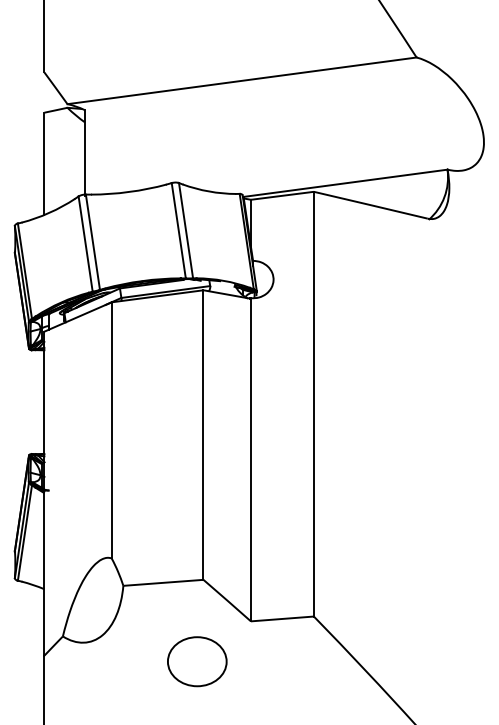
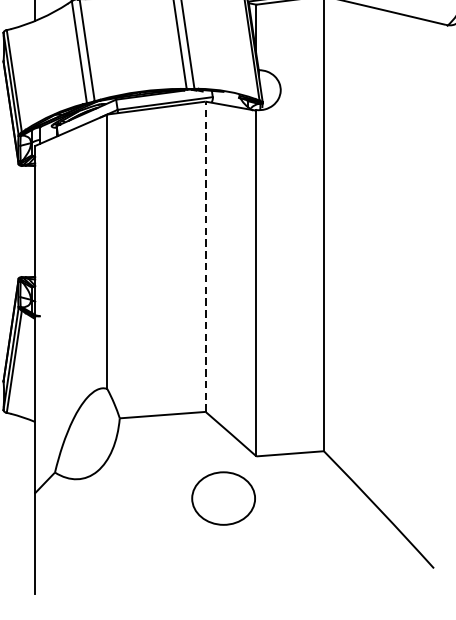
line: (203, 435) -> (205, 257), solid -> dashed
part: (197, 661) -> (223, 498), moved

